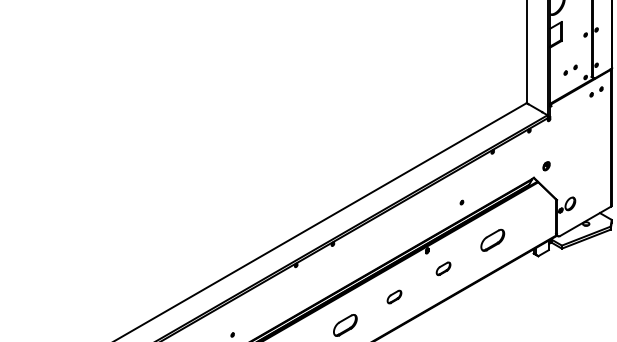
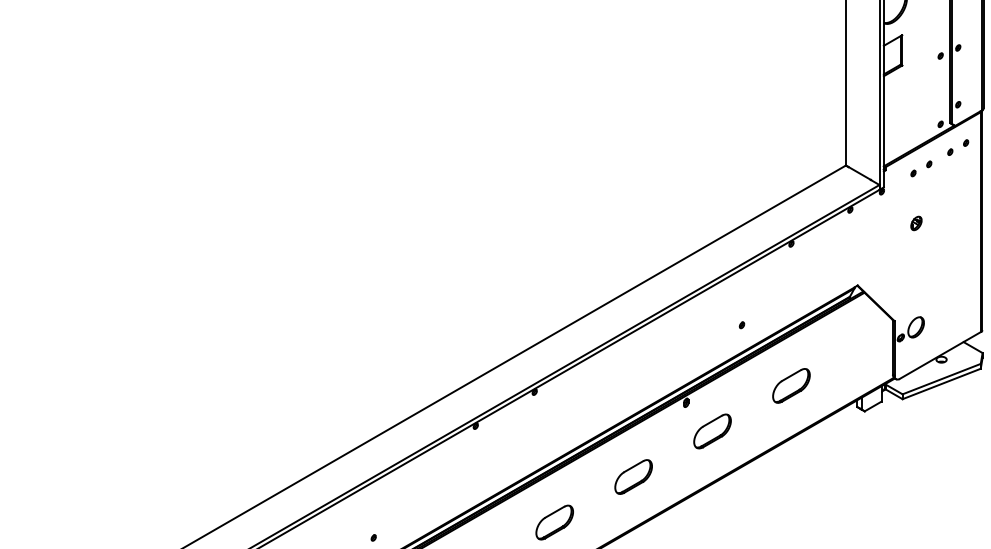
part: (570, 69) -> (921, 167), moved
part: (546, 166) -> (916, 223), moved
part: (443, 268) -> (712, 431), size x1.67
part: (394, 296) -> (633, 476), size x1.67

